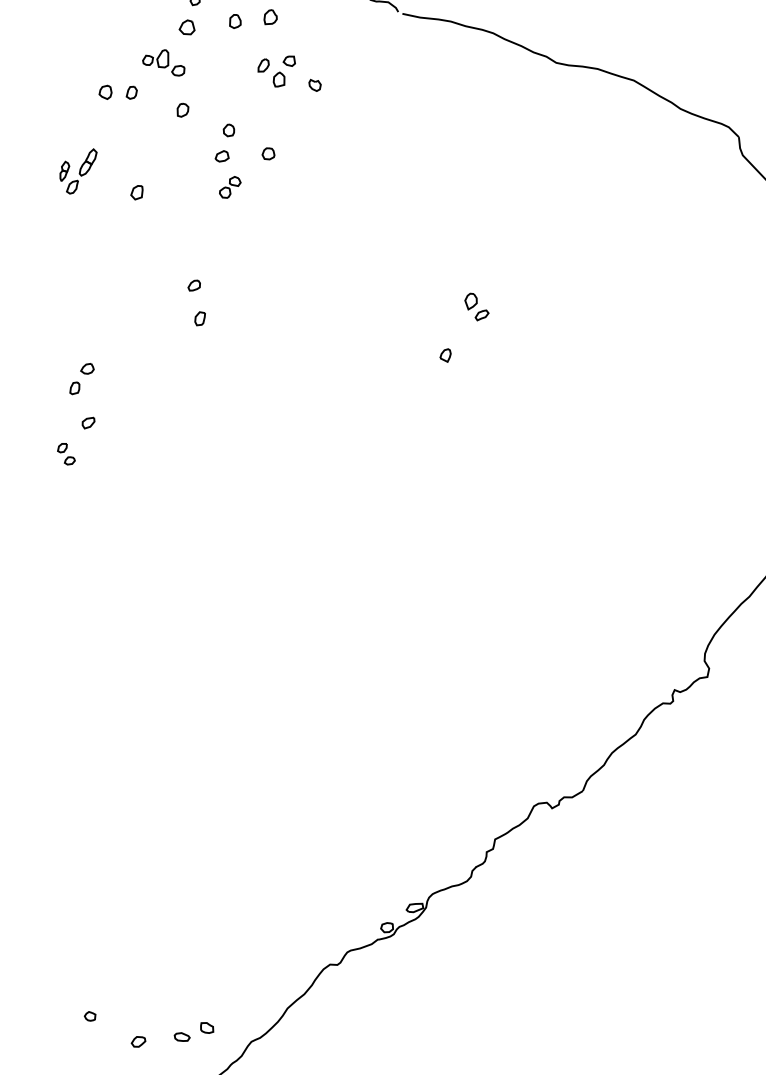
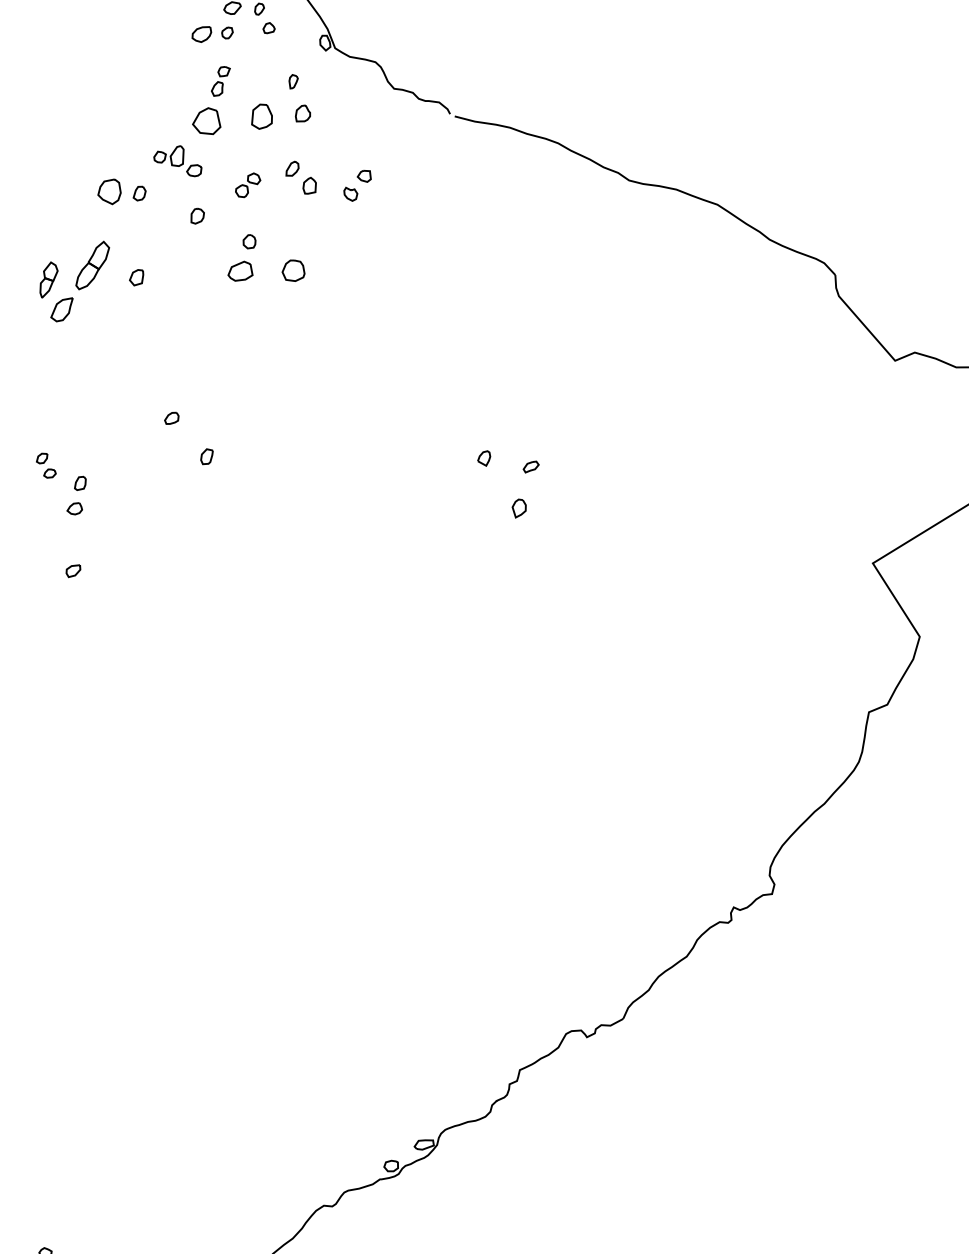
part: (235, 21) -> (262, 116), size x1.6
part: (186, 27) -> (205, 121), size x1.6
part: (288, 61) -> (363, 176), moved
part: (105, 92) -> (109, 191), size x1.6
part: (268, 153) -> (293, 270), size x1.6
part: (221, 155) -> (239, 270), size x1.6
part: (78, 171) -> (74, 281), size x1.6
part: (230, 187) -> (248, 185), moved
part: (136, 192) -> (136, 277), moved
part: (193, 284) -> (171, 417), moved
part: (470, 301) -> (518, 508), moved
part: (445, 355) -> (484, 458), moved
part: (74, 387) -> (80, 482), moved
part: (66, 453) -> (46, 465), moved

